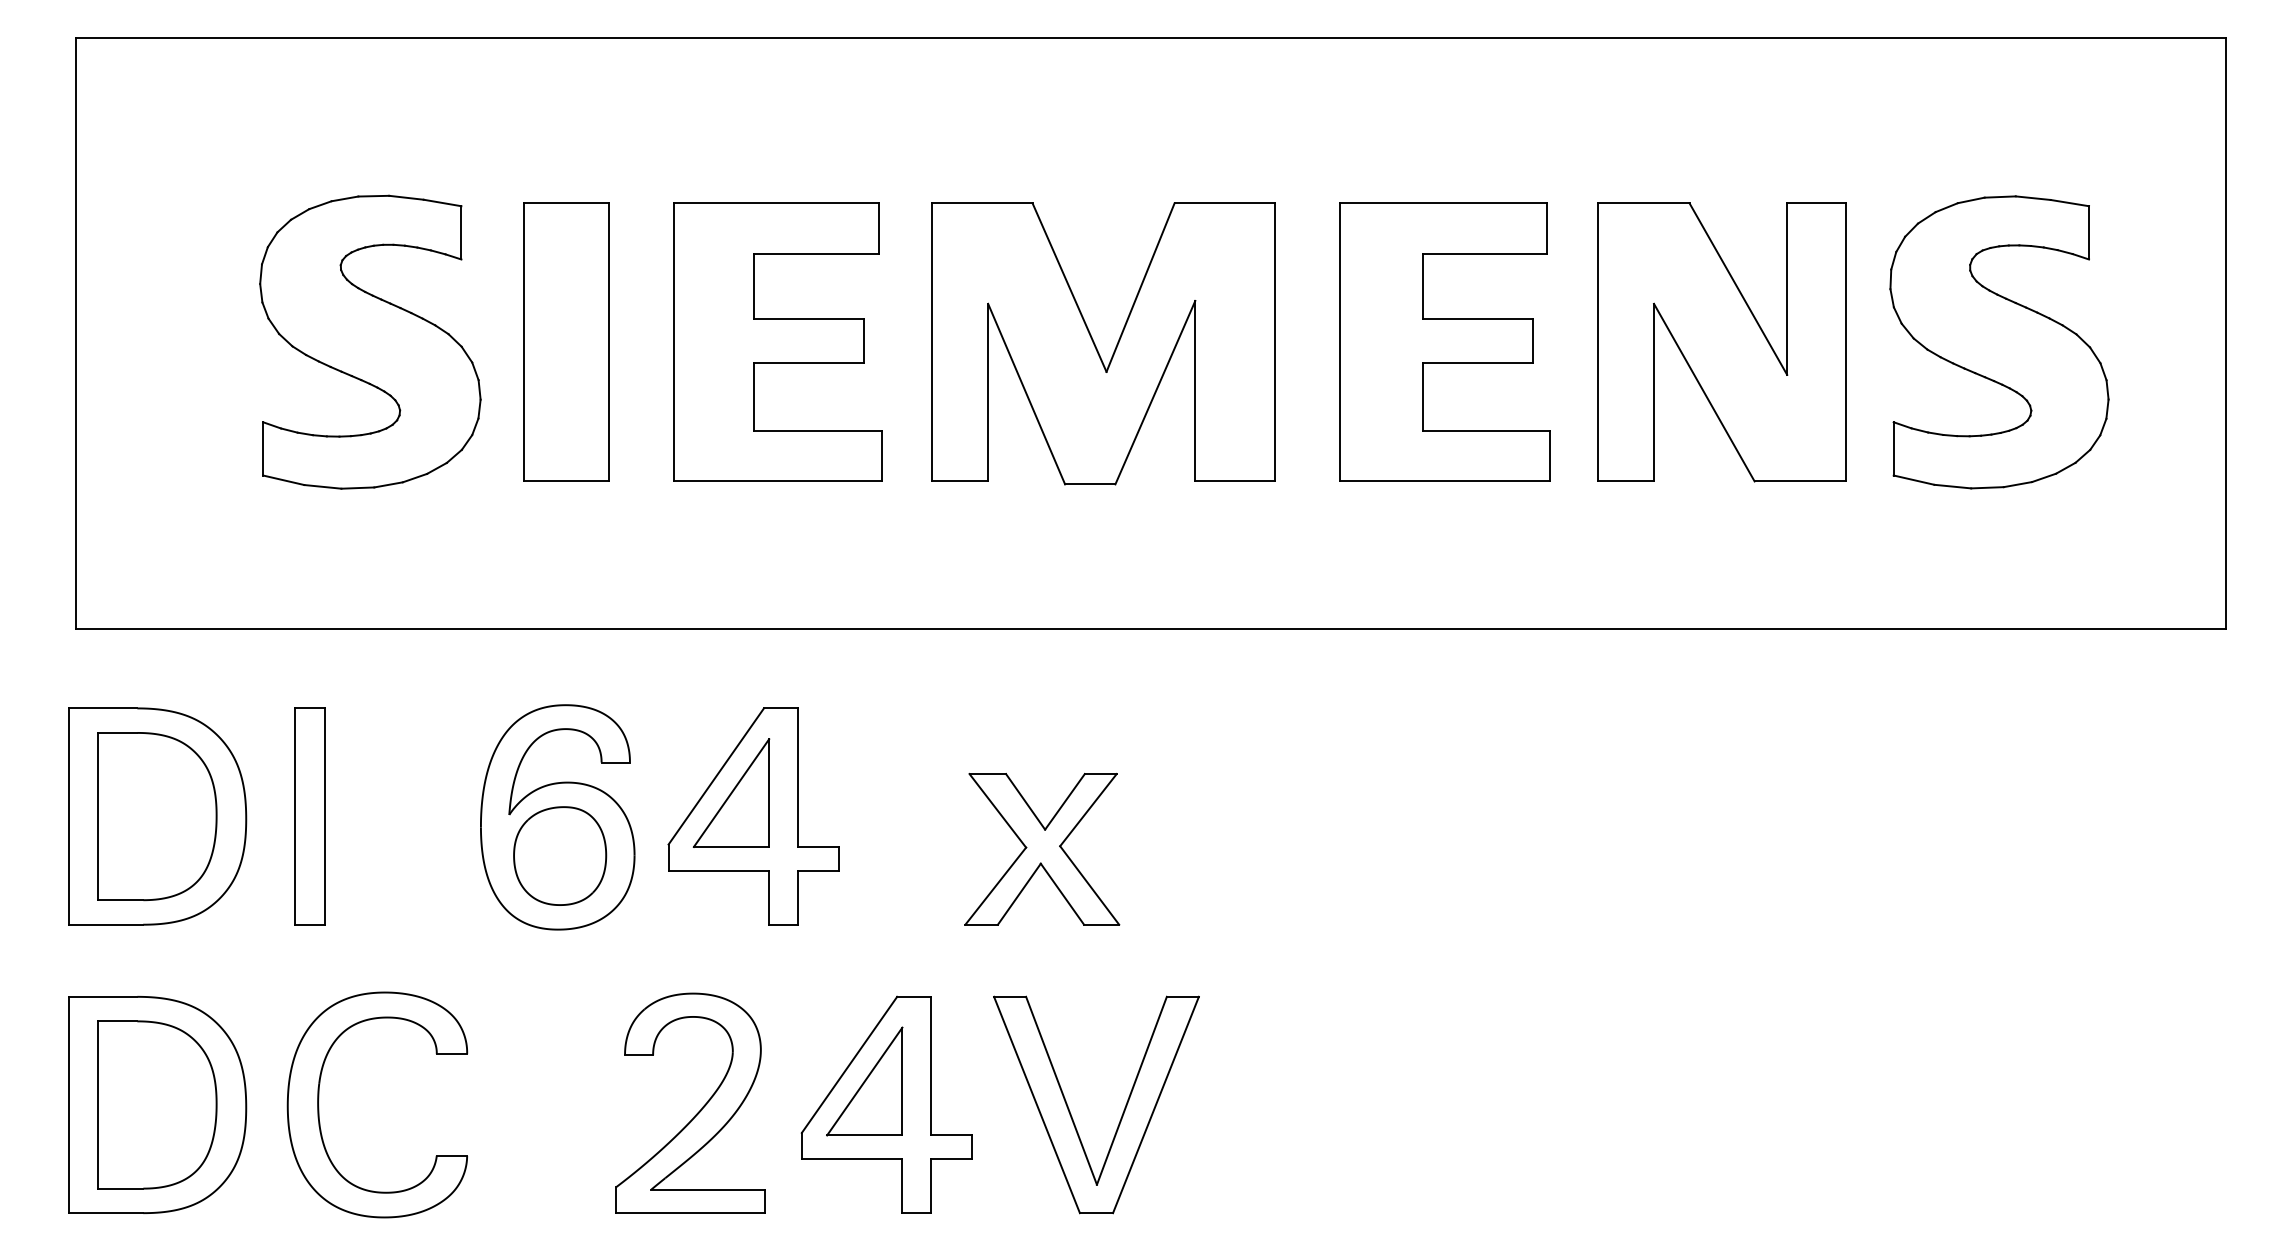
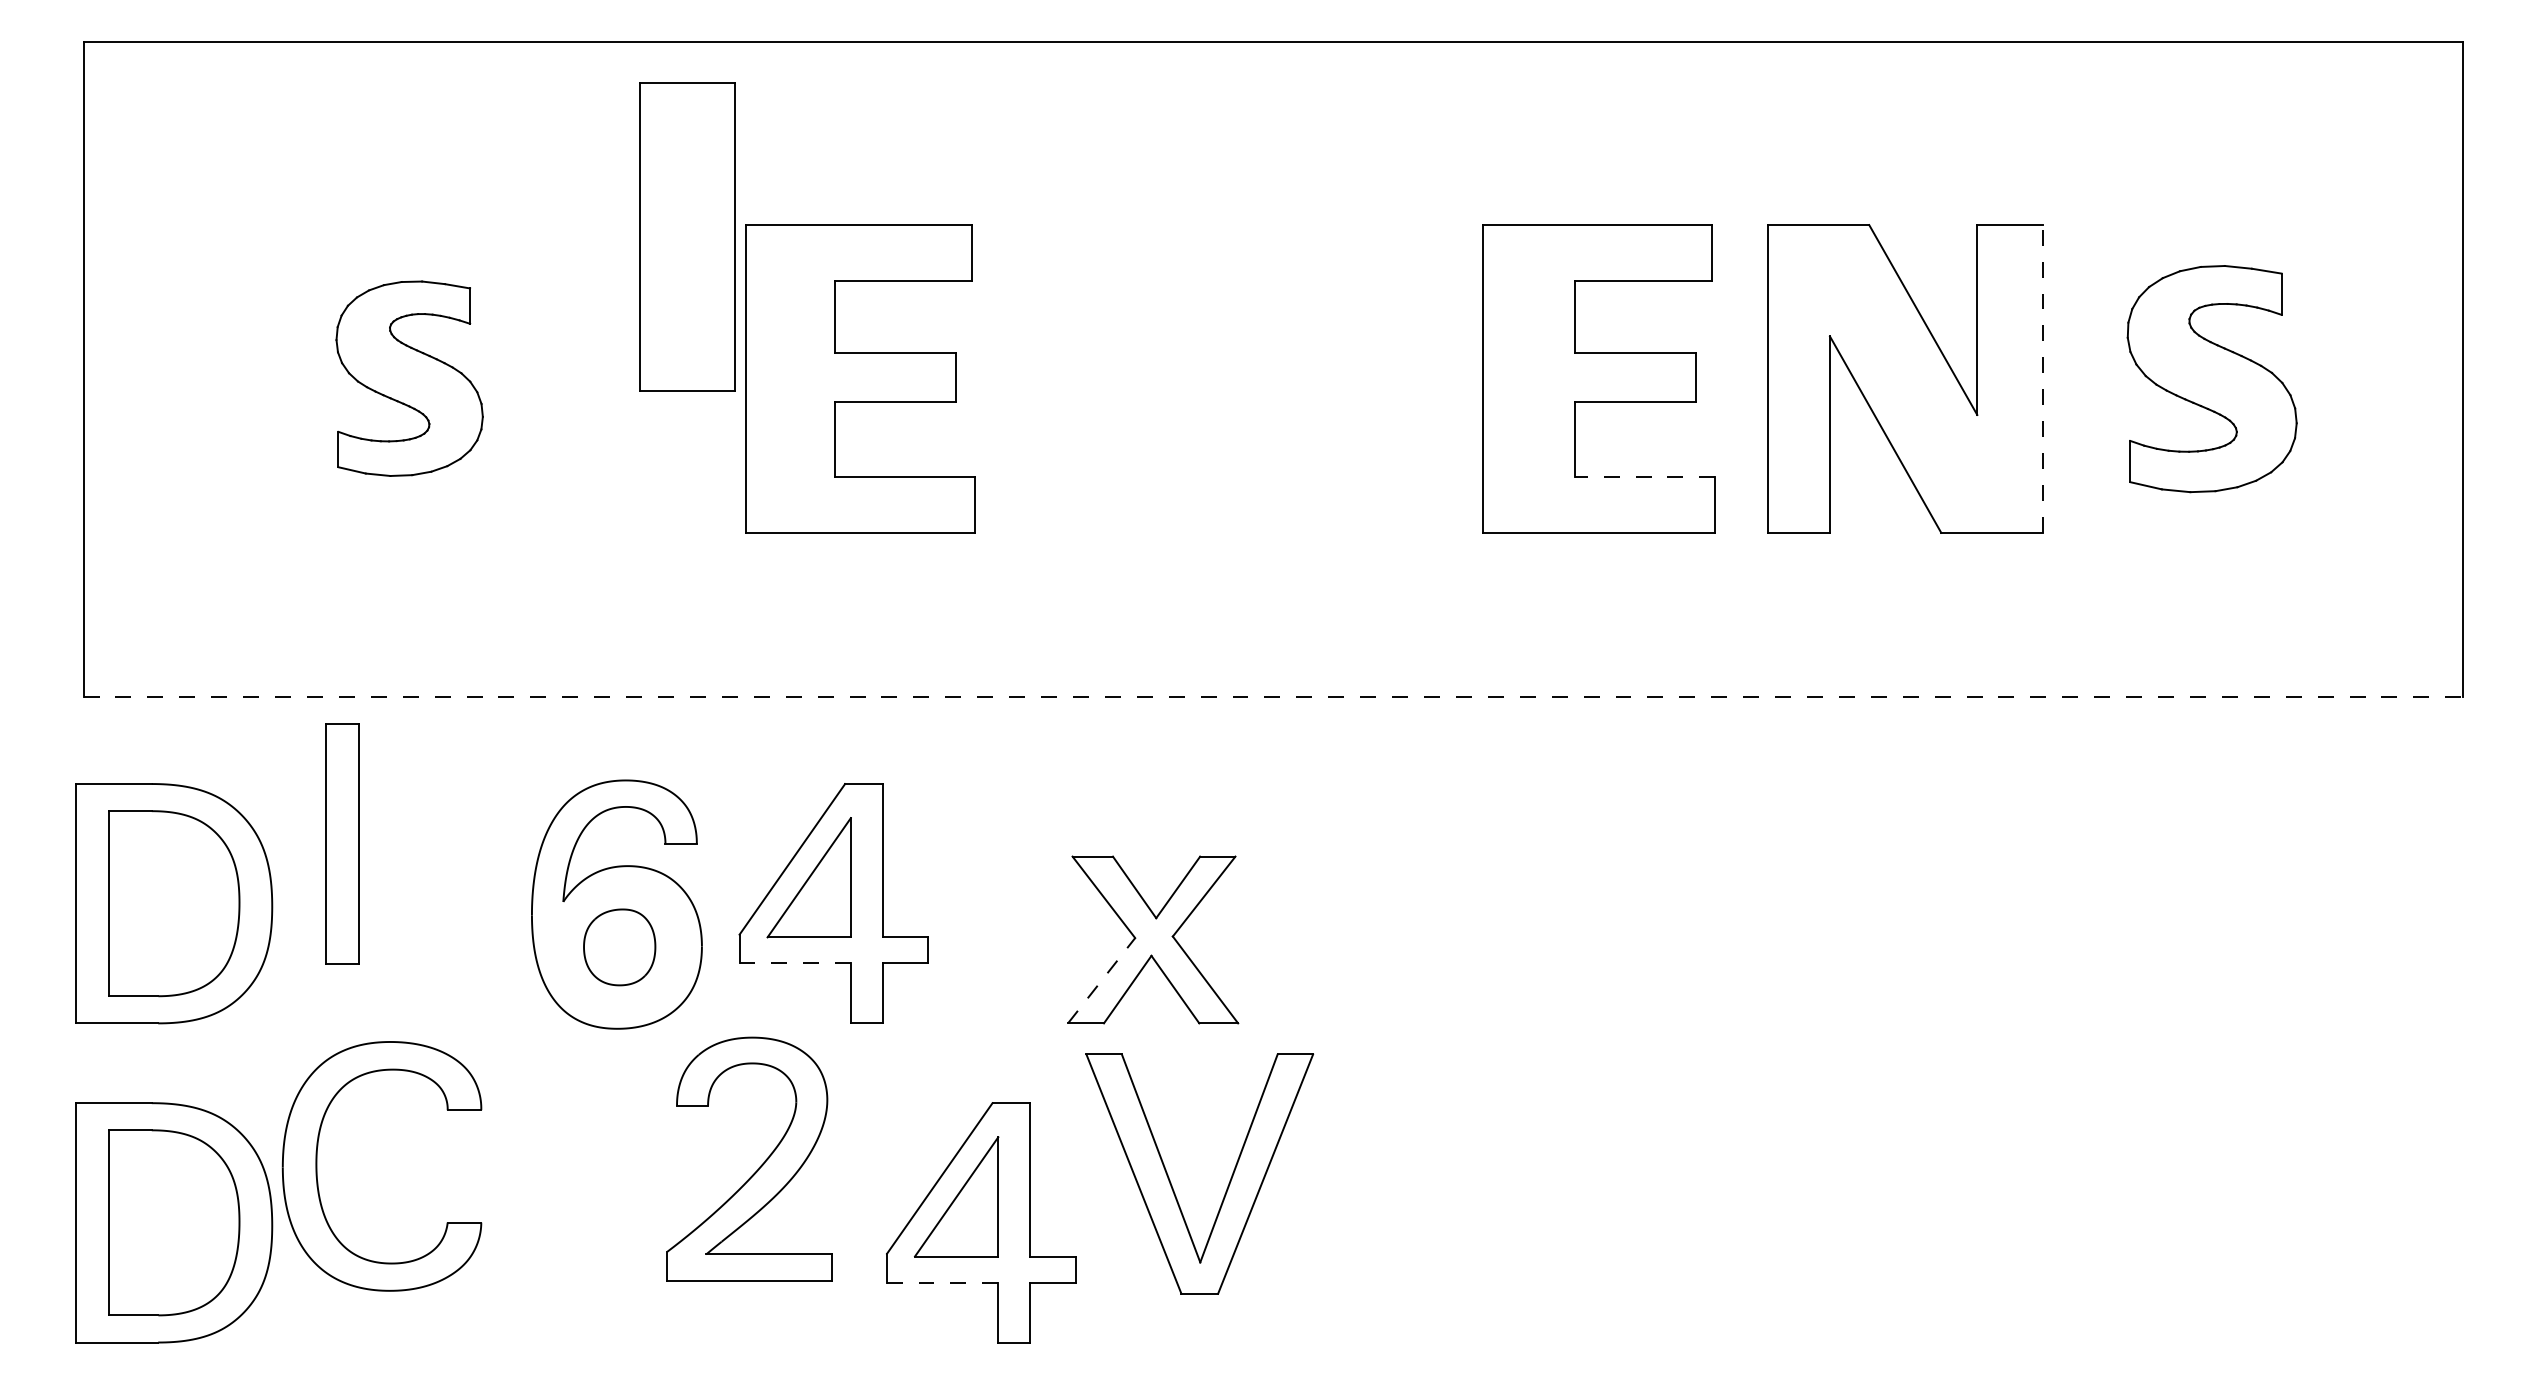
part: (370, 341) -> (409, 378), size x0.6
part: (566, 341) -> (687, 236), moved
line: (1846, 341) -> (2042, 378), solid -> dashed
part: (1999, 342) -> (2212, 379), size x0.7
part: (1096, 346) -> (1213, 383), removed
line: (1486, 431) -> (1644, 477), solid -> dashed
line: (1151, 629) -> (1273, 696), solid -> dashed
part: (309, 816) -> (342, 843), moved
part: (560, 855) -> (619, 946), size x0.7
line: (718, 870) -> (794, 963), solid -> dashed
line: (996, 885) -> (1102, 979), solid -> dashed
part: (319, 1106) -> (317, 1168), moved
part: (699, 1110) -> (759, 1166), moved
part: (1071, 1113) -> (1172, 1183), moved
line: (851, 1159) -> (941, 1283), solid -> dashed

